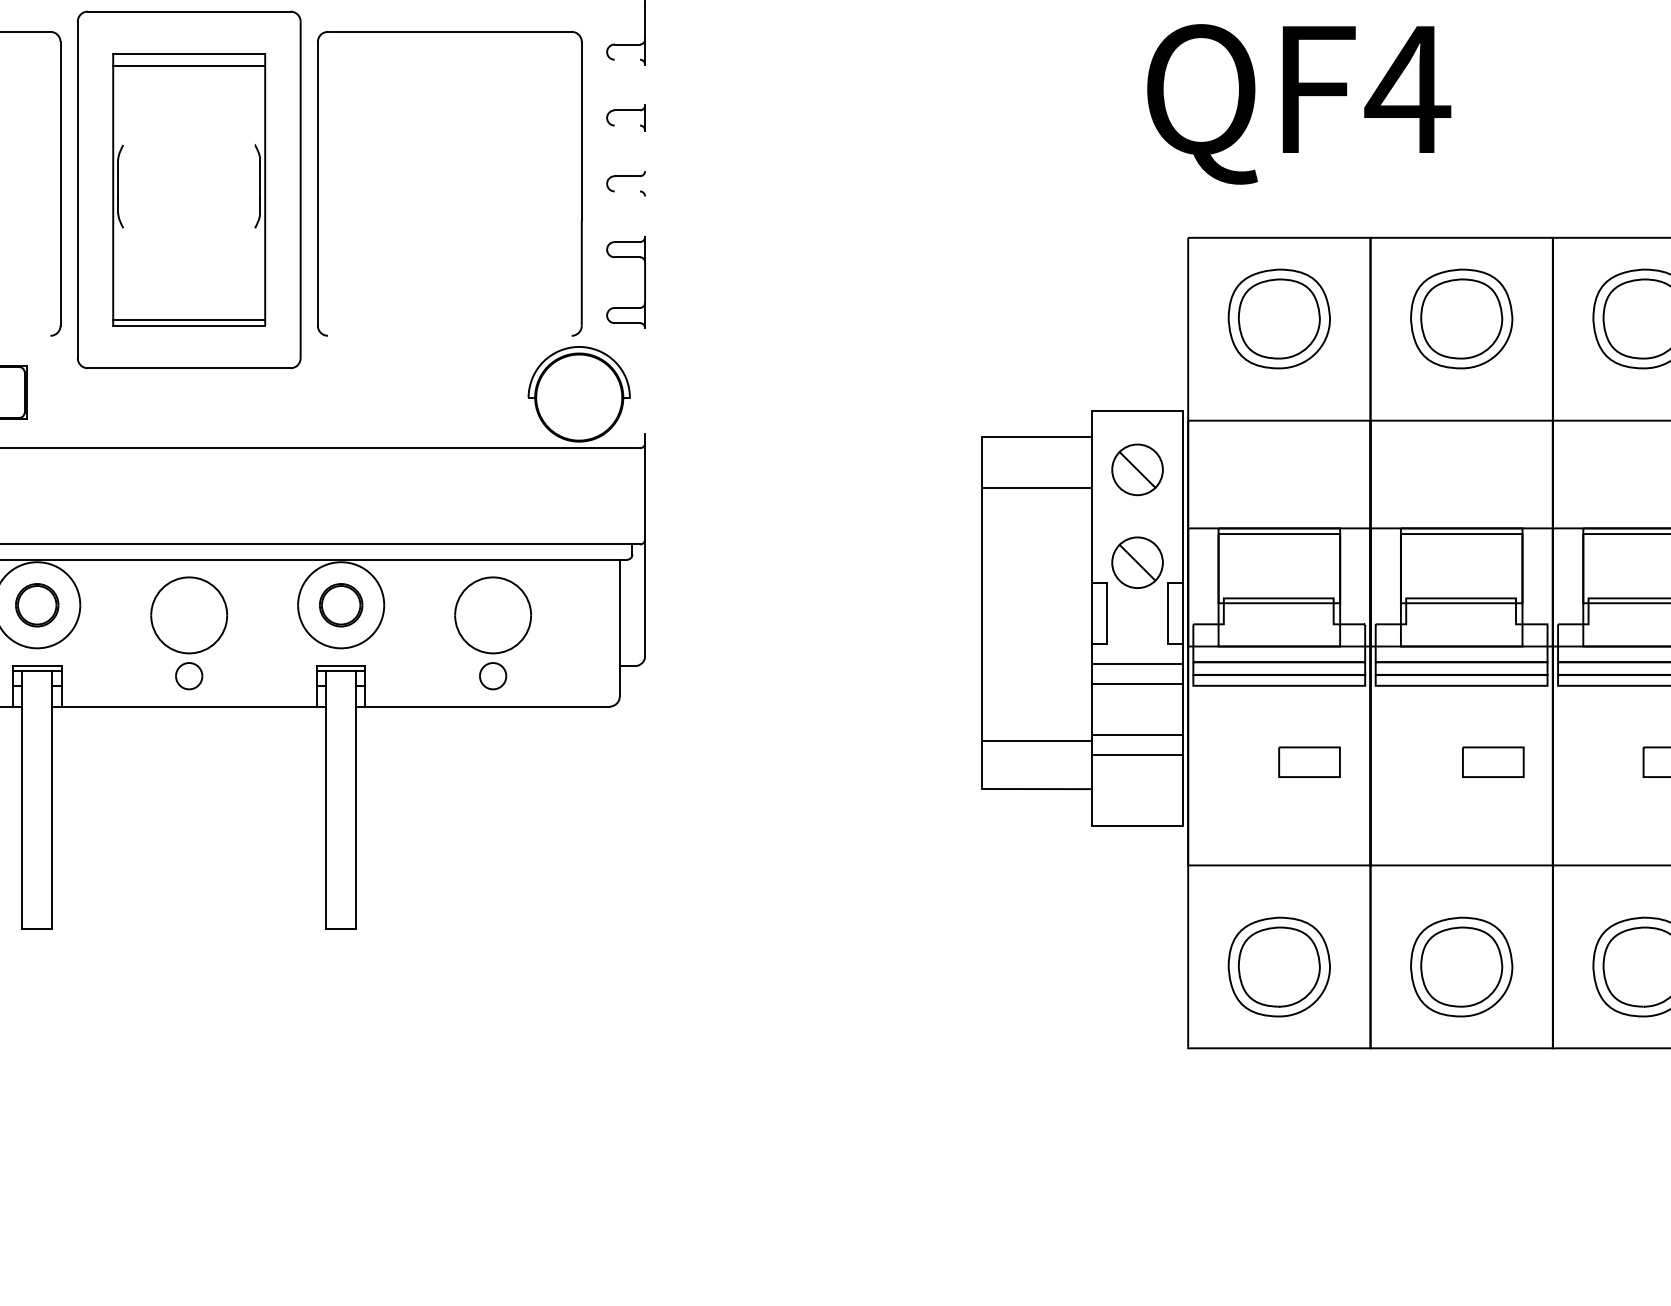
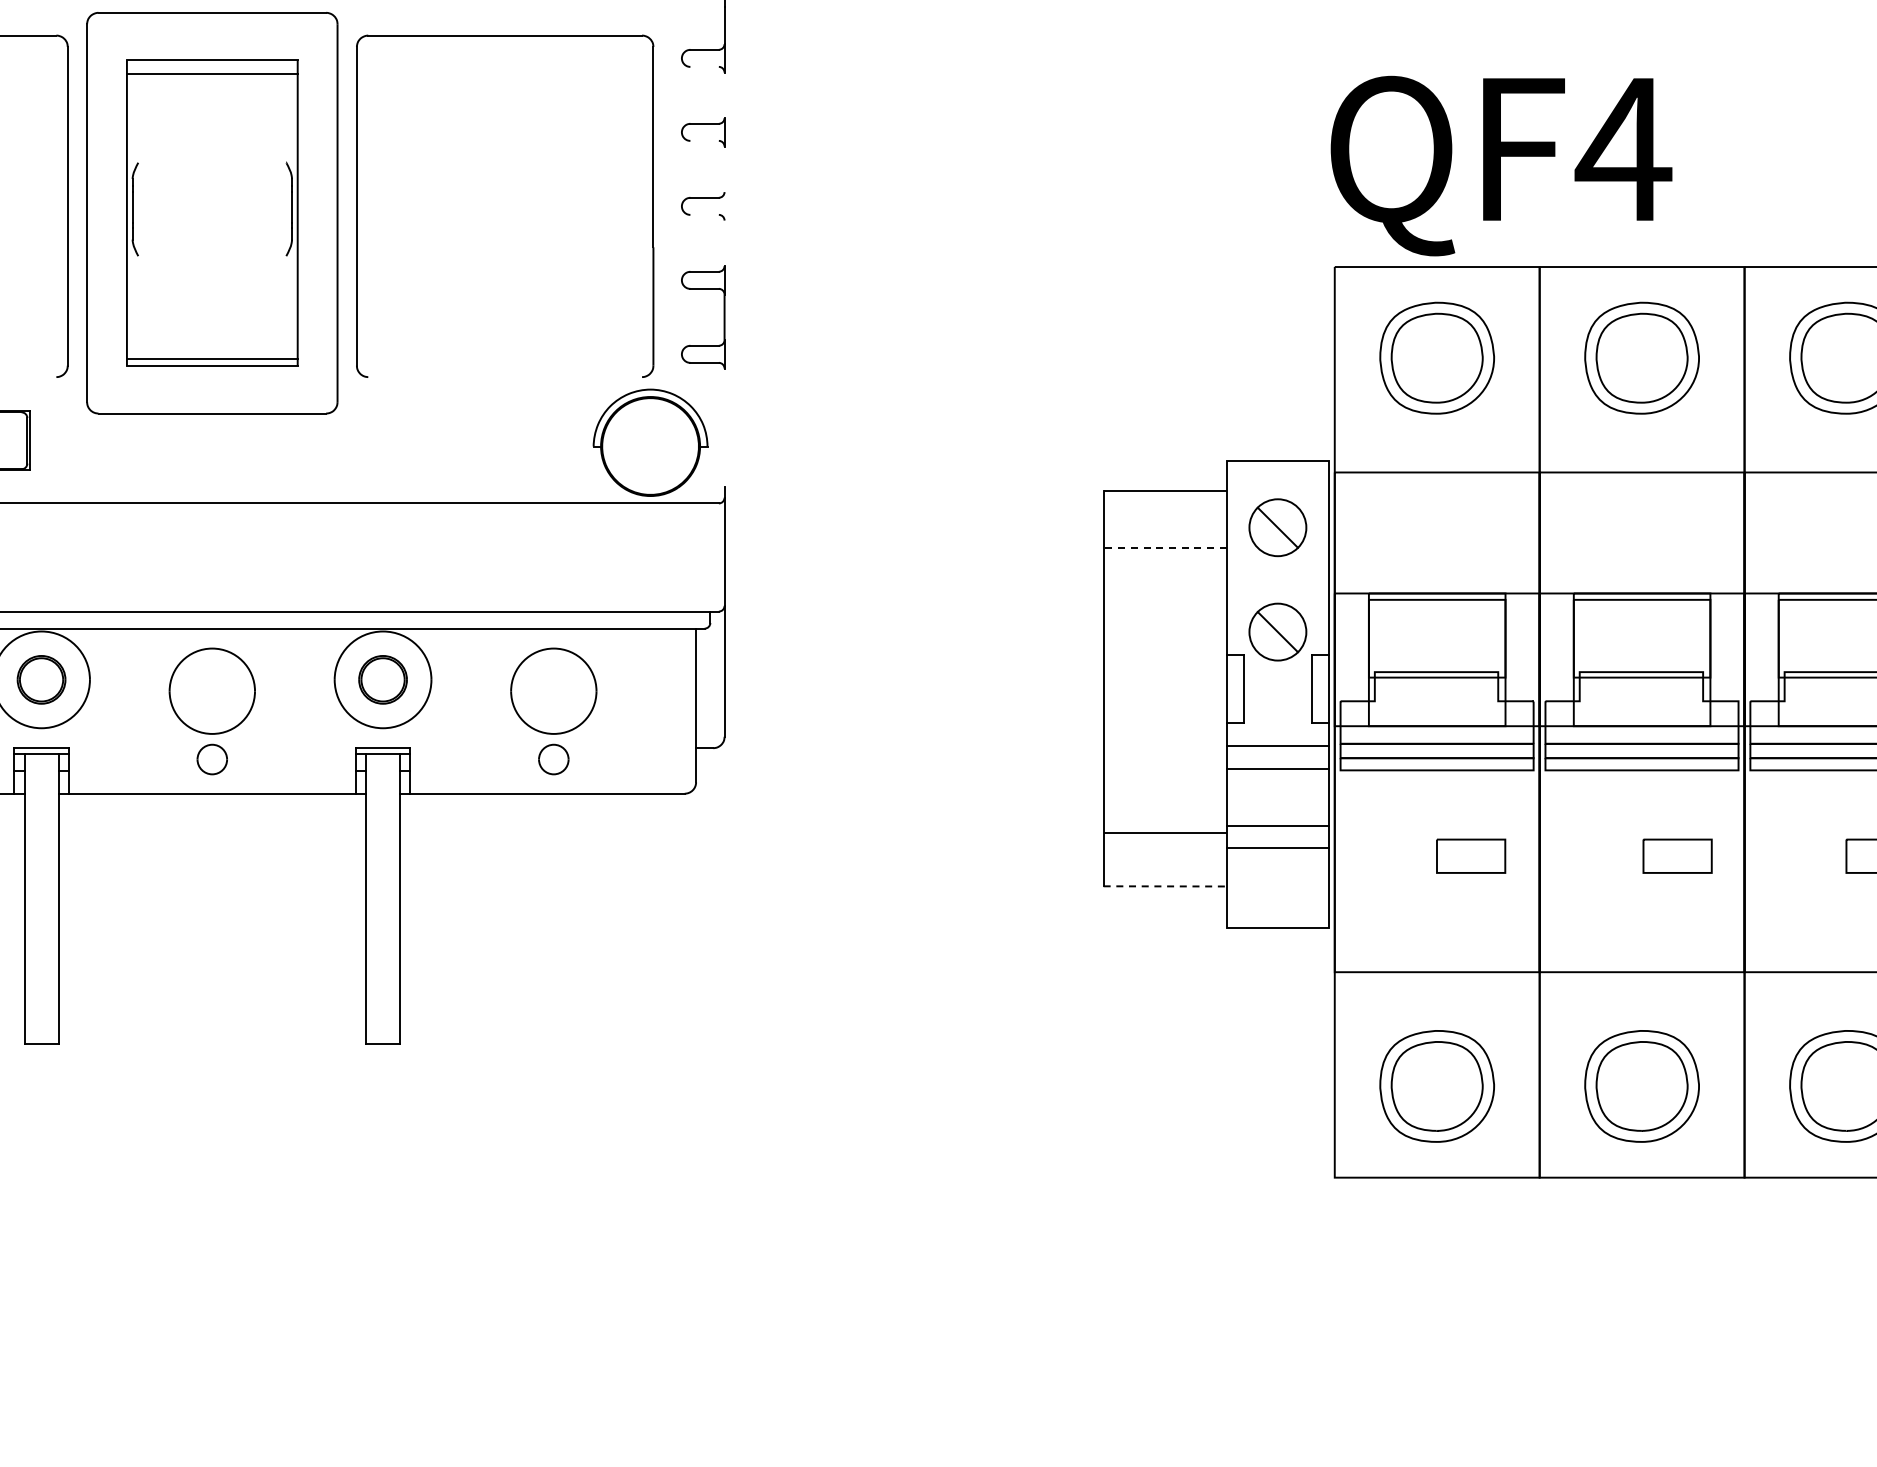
text: (1299, 103) -> (1501, 165), moved
line: (1037, 488) -> (1165, 548), solid -> dashed
line: (1037, 789) -> (1165, 886), solid -> dashed

